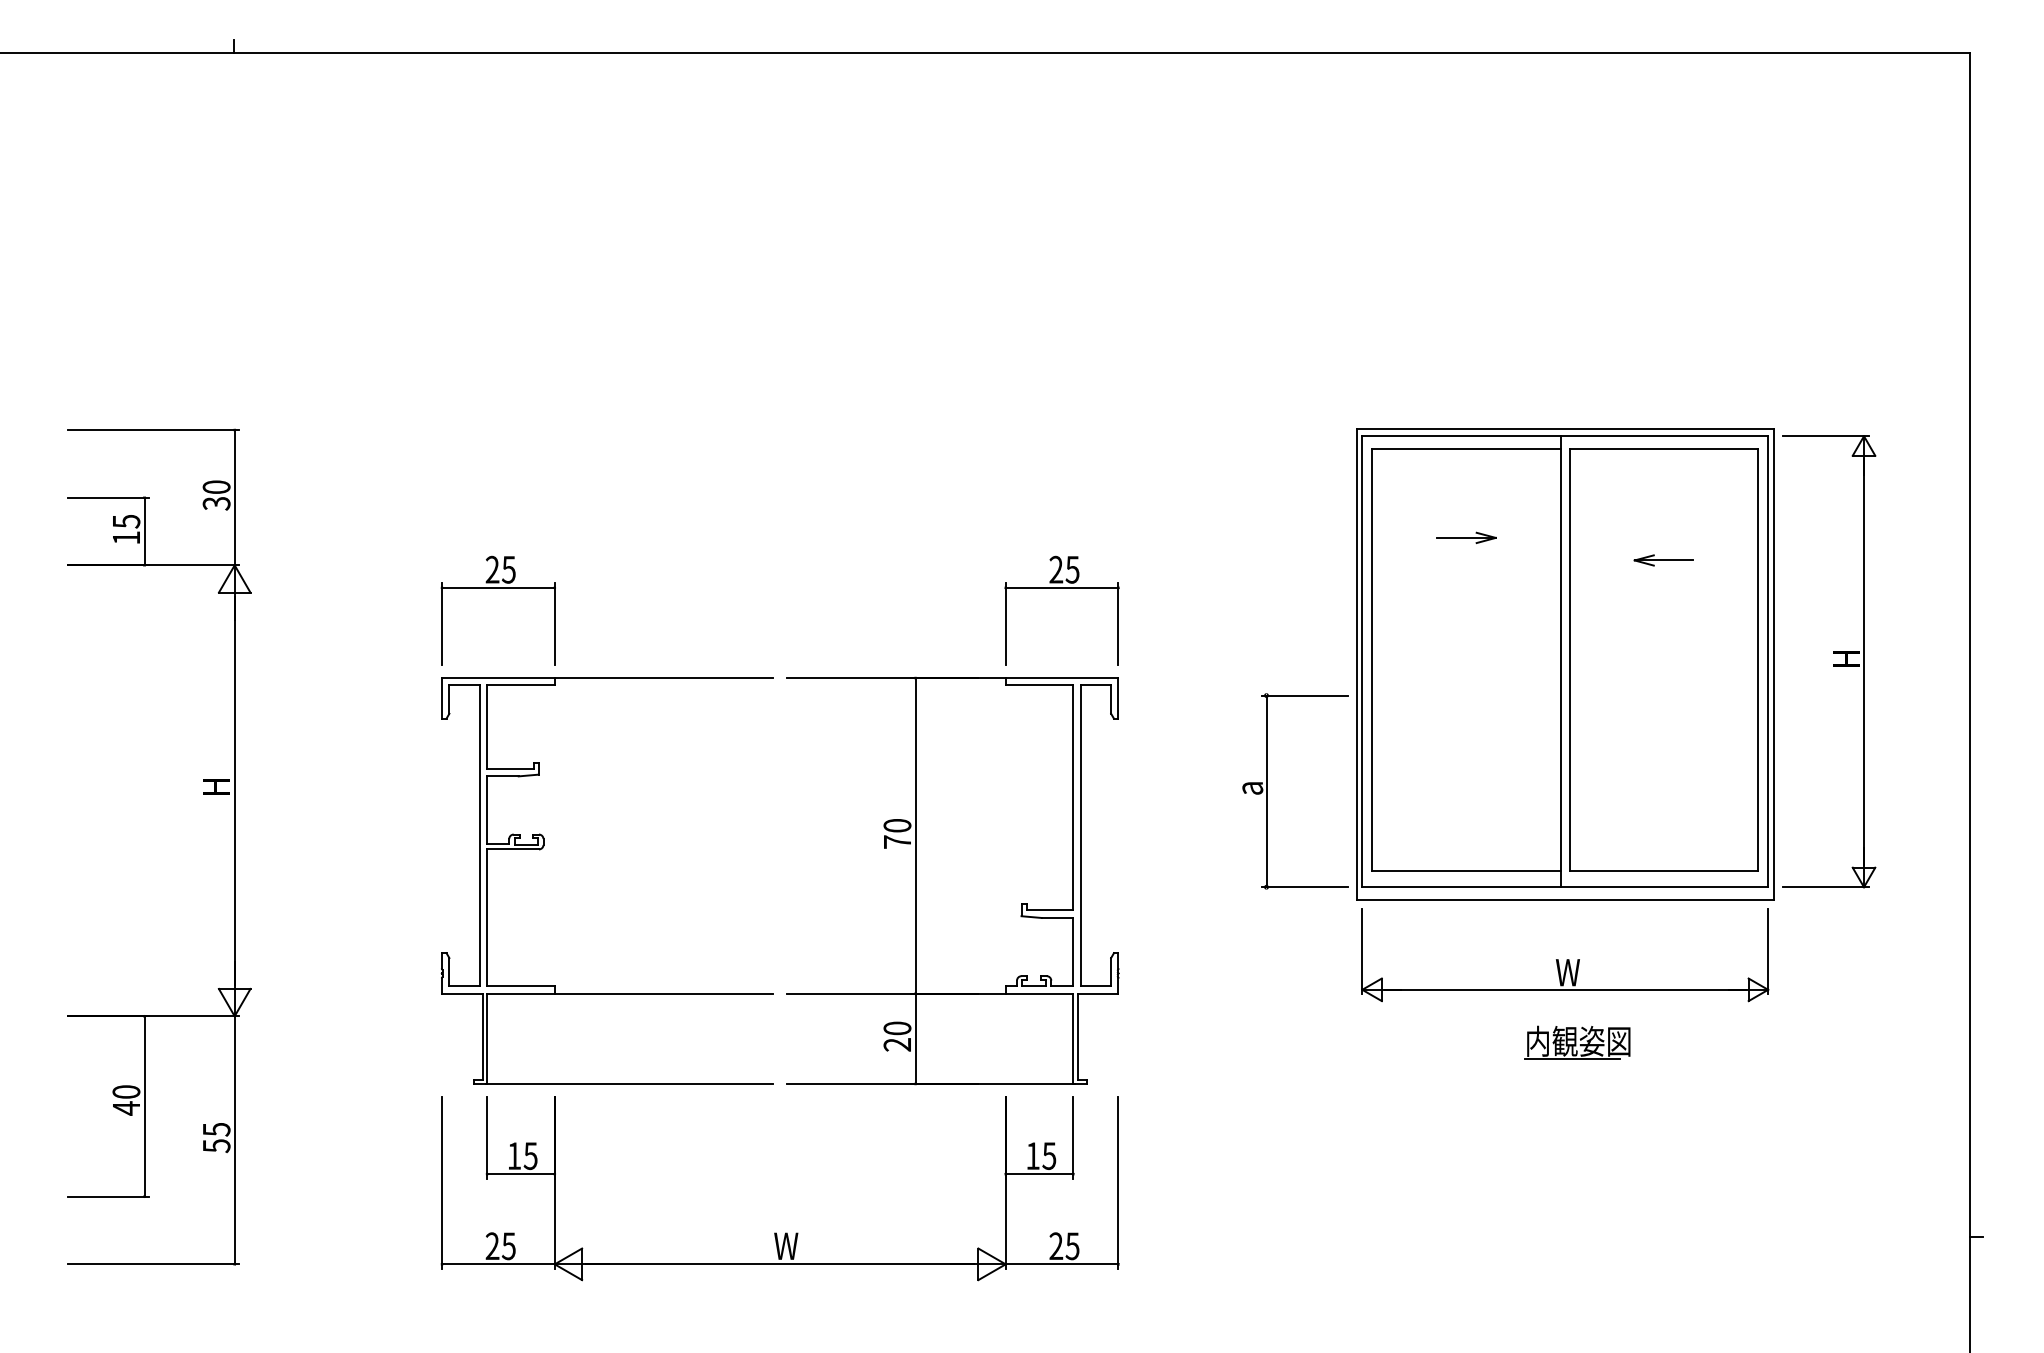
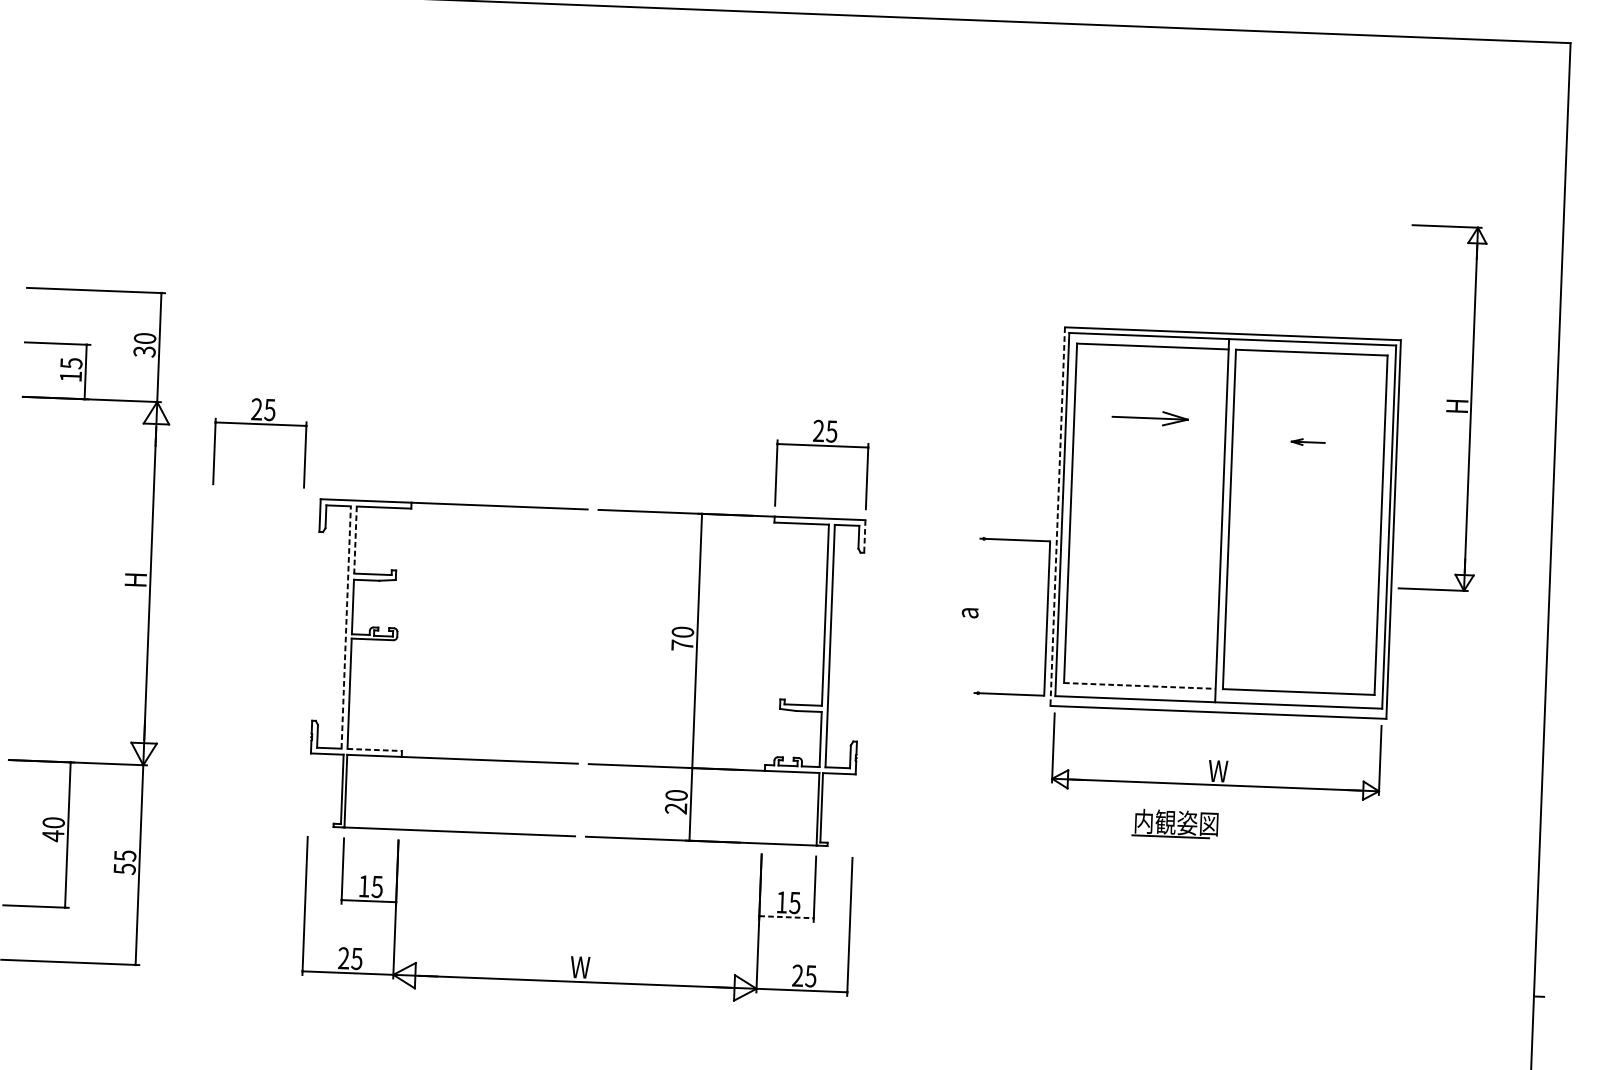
part: (1466, 537) -> (1150, 417), size x1.6
part: (1663, 560) -> (1308, 442), size x0.7
part: (497, 588) -> (260, 424), moved
part: (1829, 661) -> (1443, 408), moved
line: (1356, 665) -> (1057, 517), solid -> dashed
line: (1118, 698) -> (864, 536), solid -> dashed
line: (487, 727) -> (355, 540), solid -> dashed
line: (1266, 791) -> (1047, 618), moved
line: (479, 835) -> (346, 627), solid -> dashed
line: (1467, 870) -> (1140, 685), solid -> dashed
line: (520, 986) -> (374, 750), solid -> dashed
part: (1577, 1042) -> (1175, 823), moved
line: (1039, 1174) -> (786, 917), solid -> dashed

